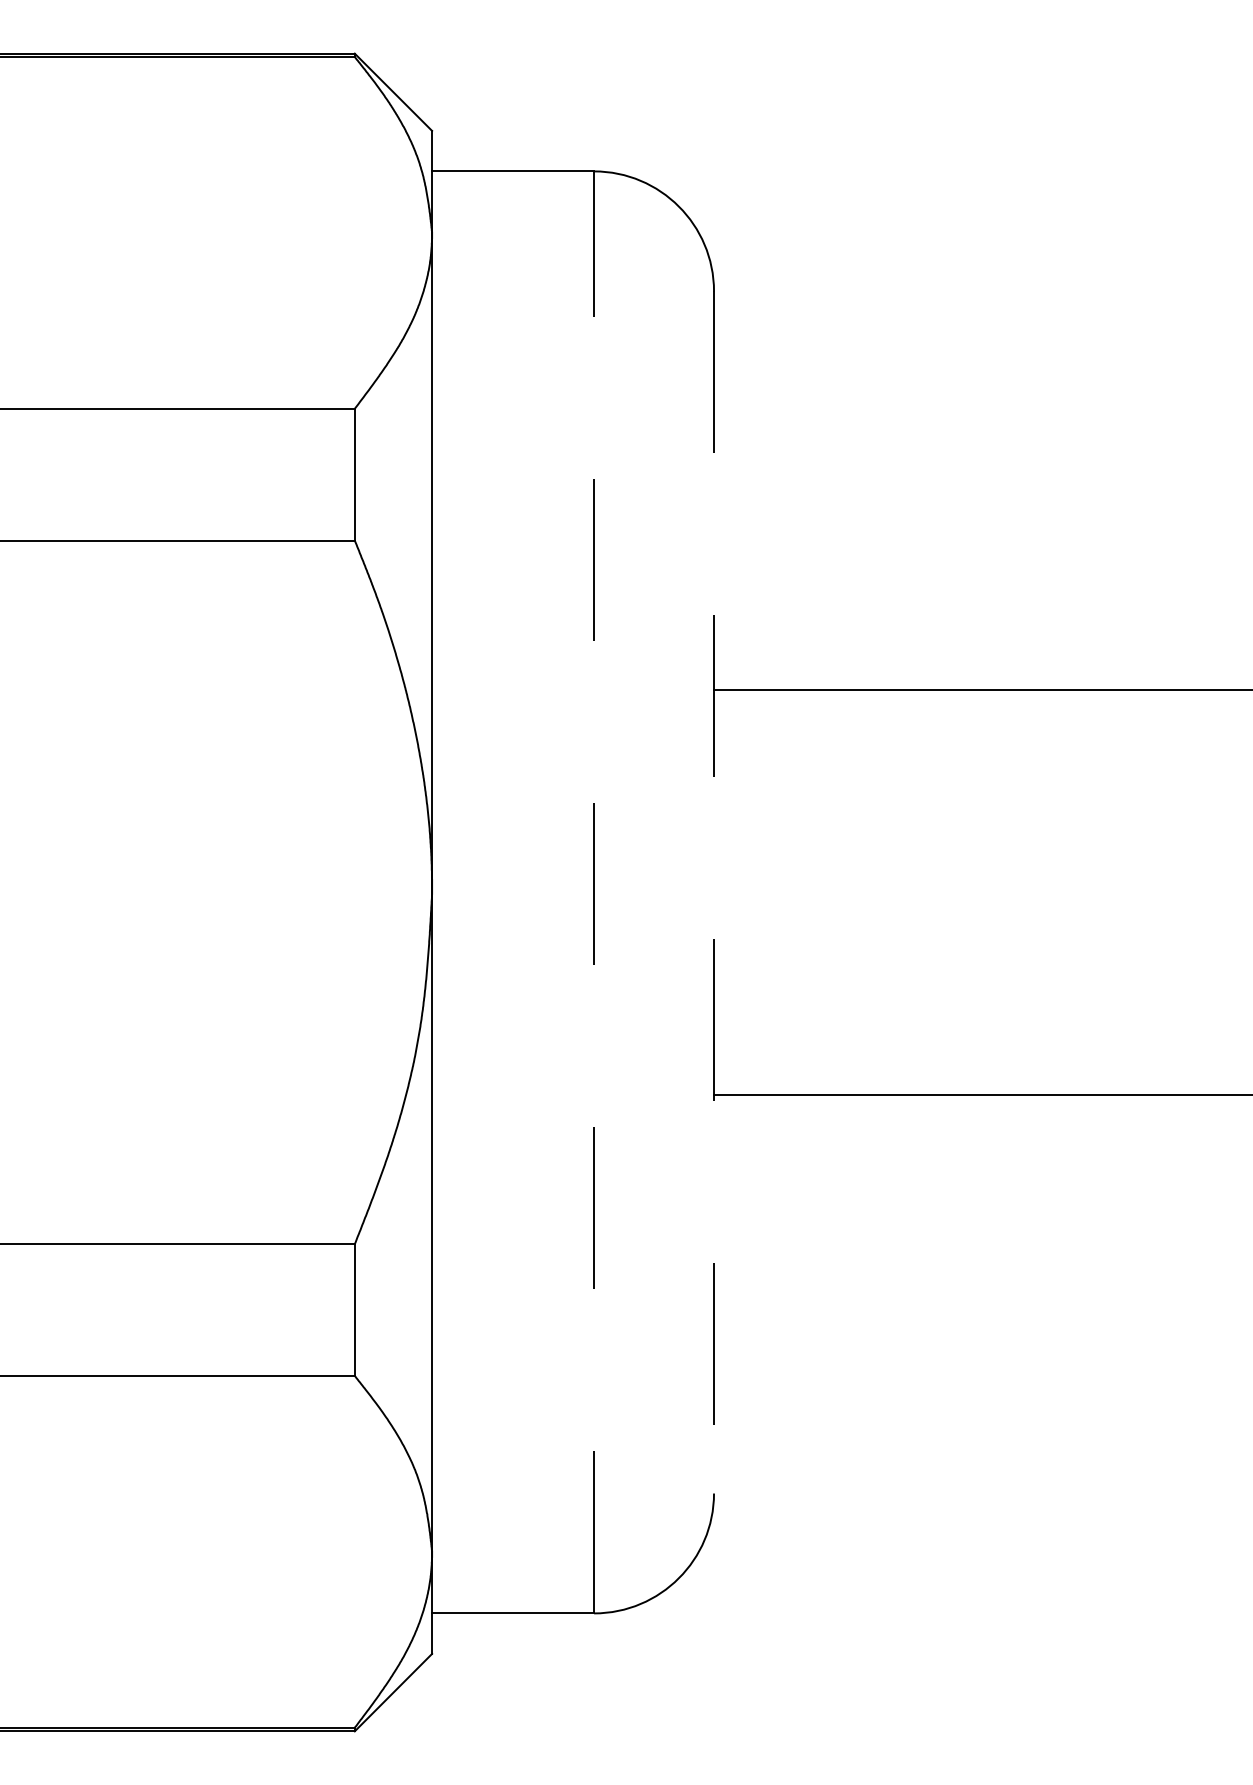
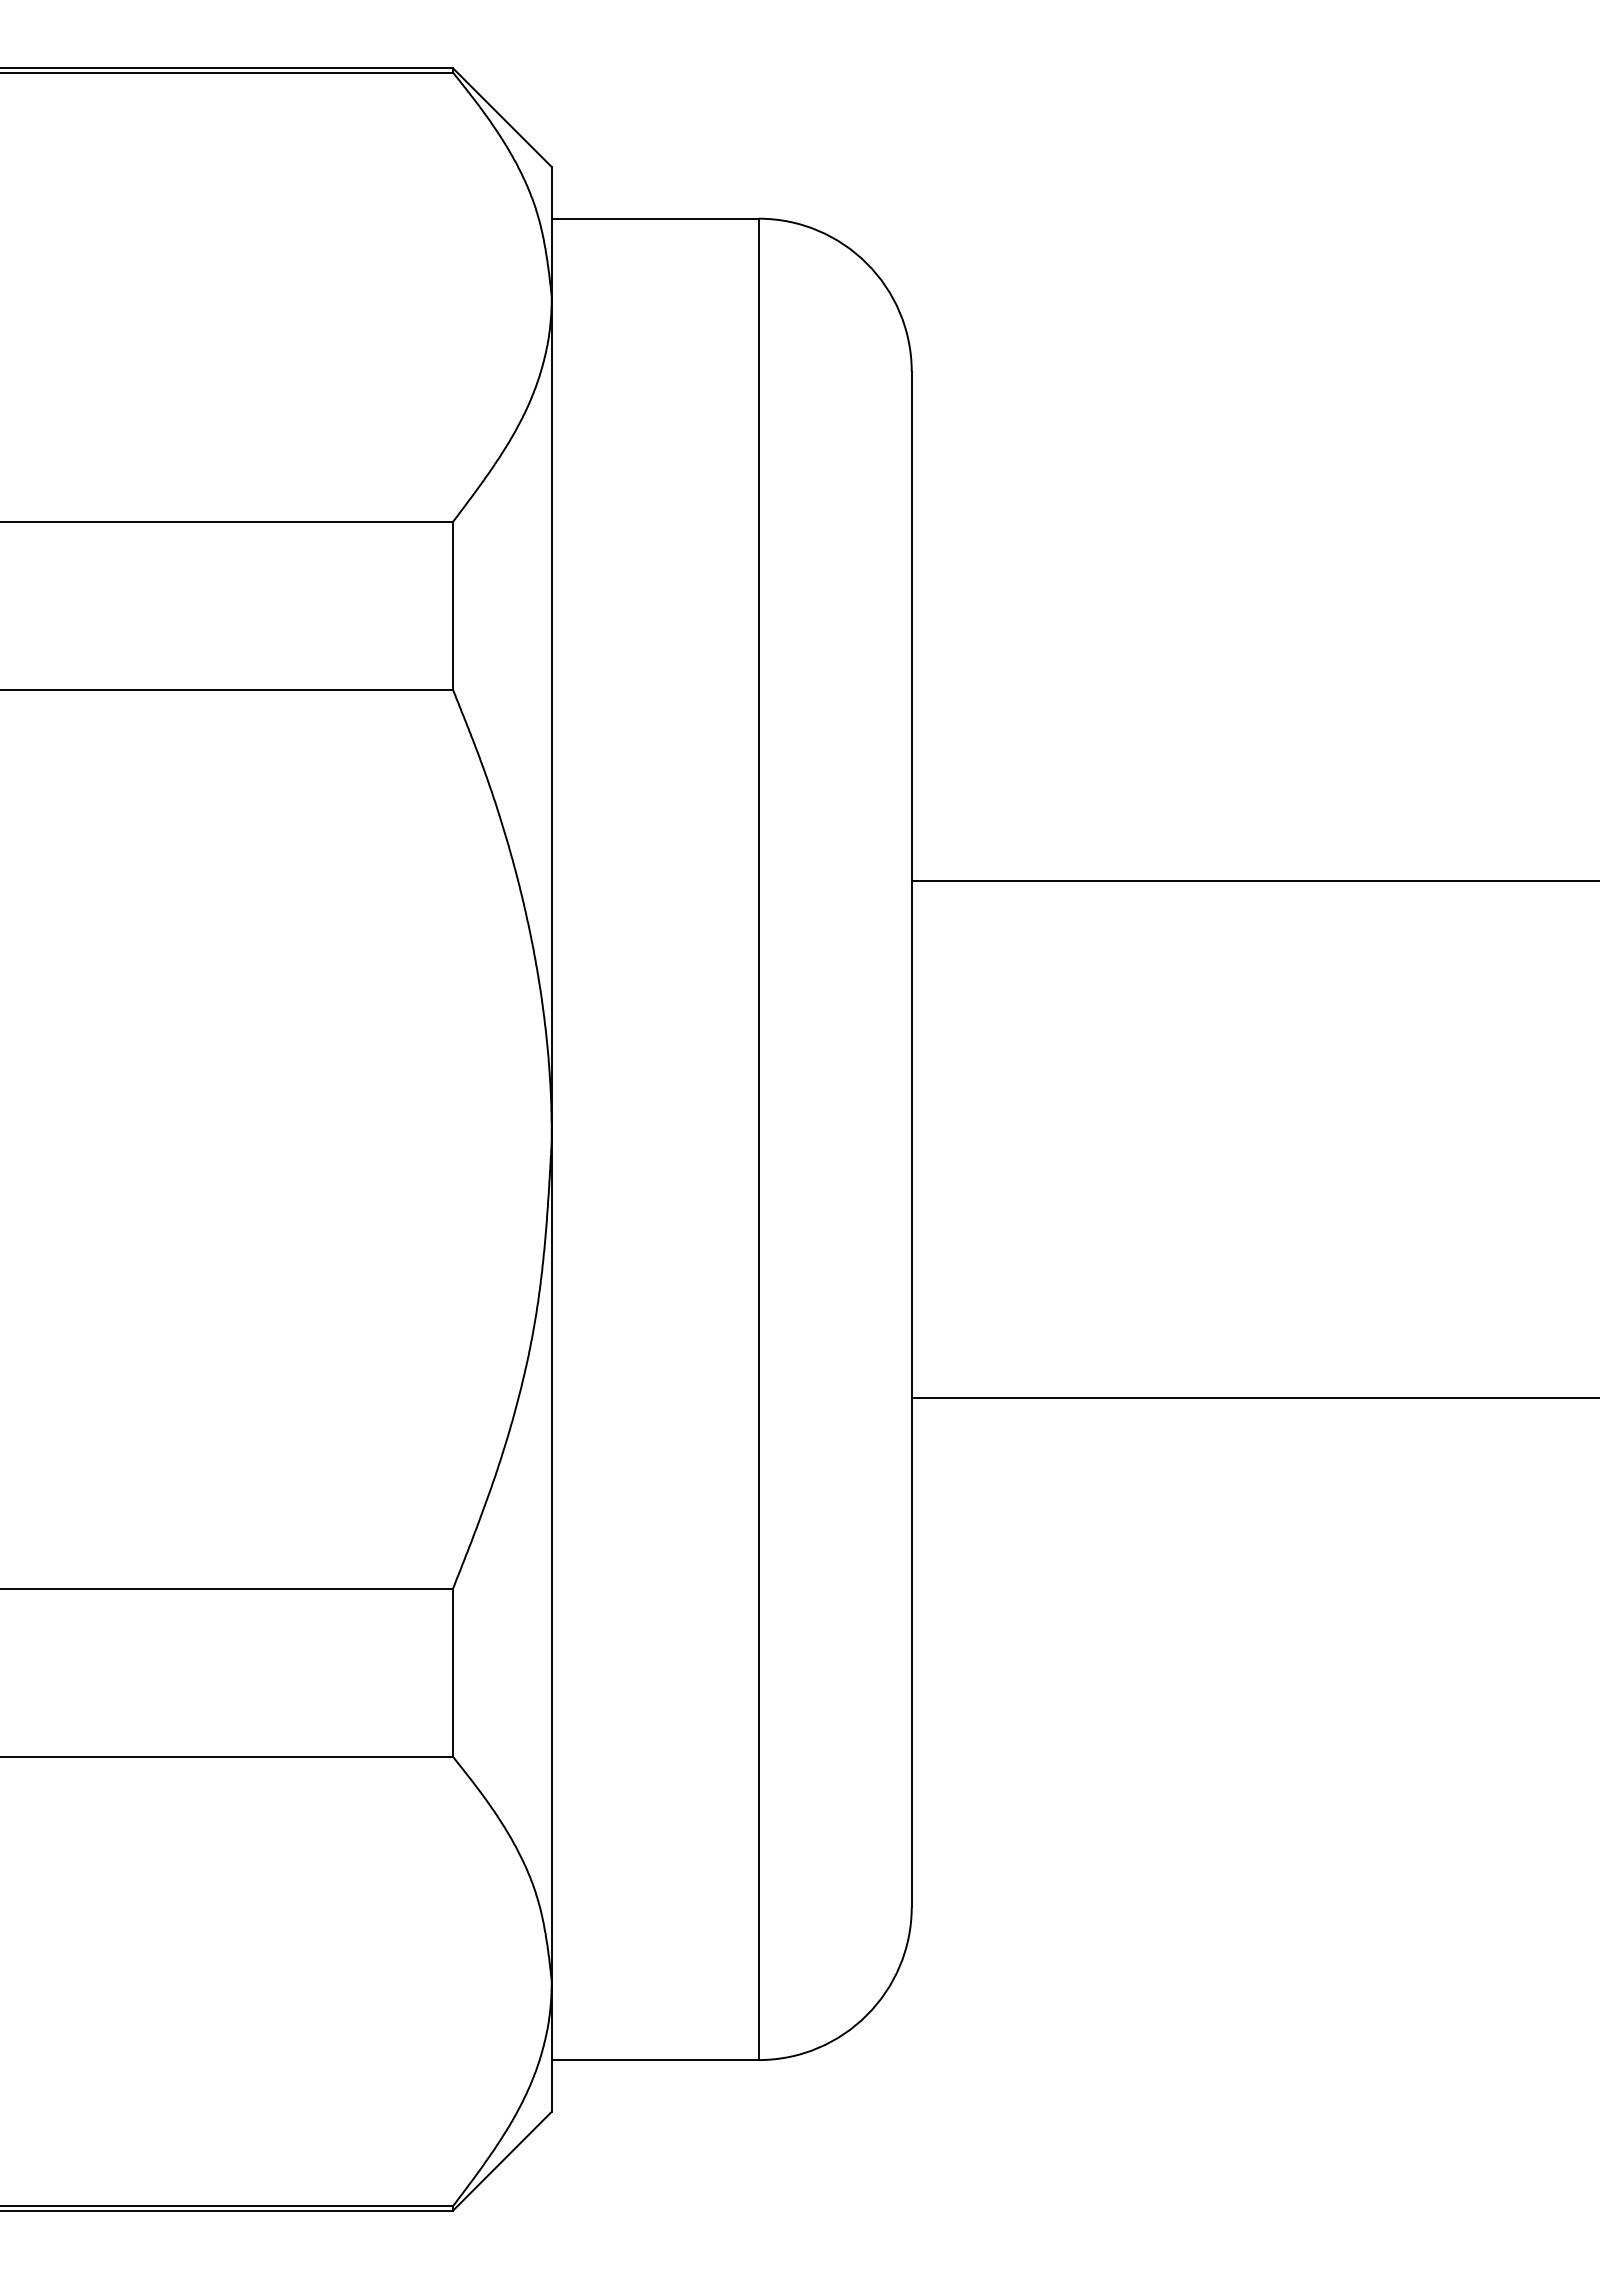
line: (594, 892) -> (758, 1139), dashed -> solid
line: (713, 892) -> (911, 1139), dashed -> solid

